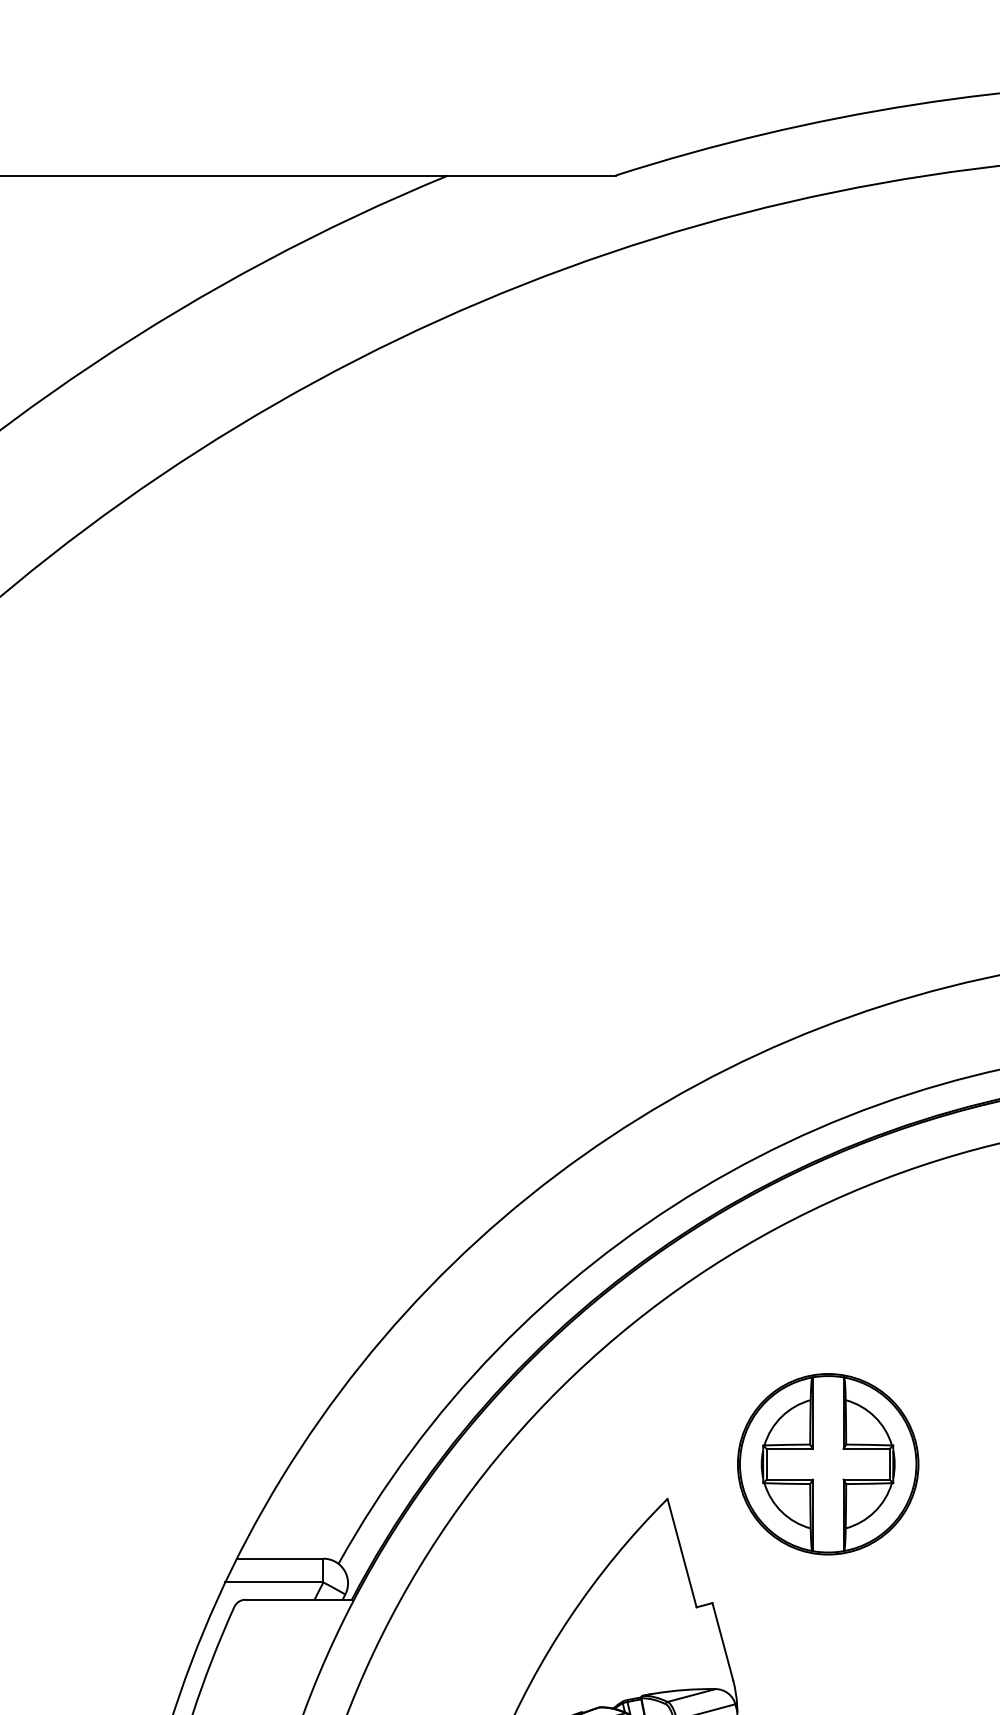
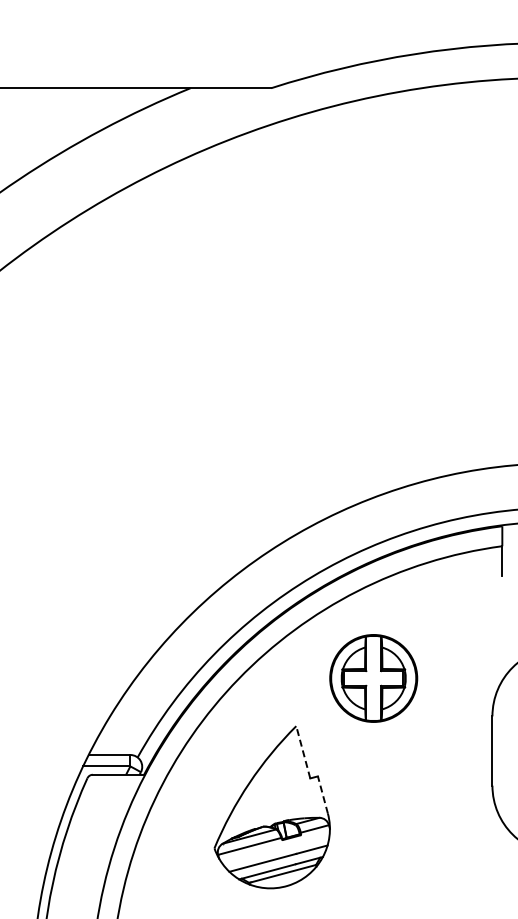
part: (827, 1464) -> (373, 678), moved
line: (682, 1551) -> (303, 751), solid -> dashed
line: (721, 1640) -> (322, 794), solid -> dashed

